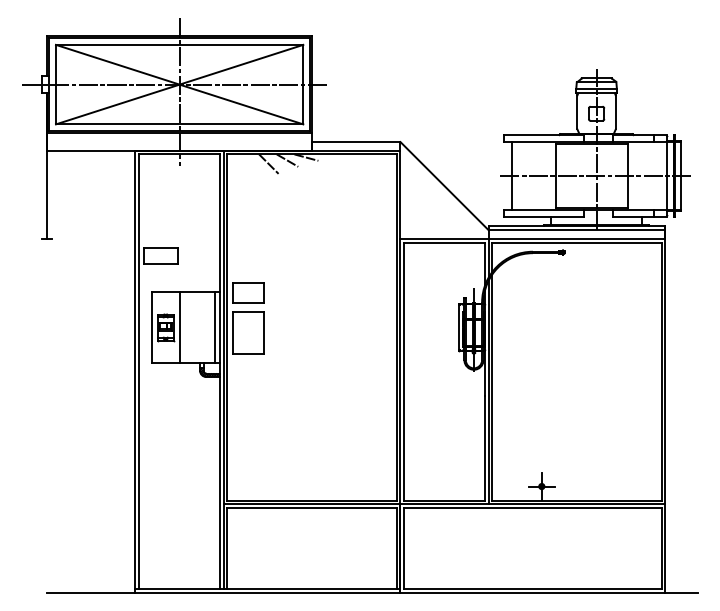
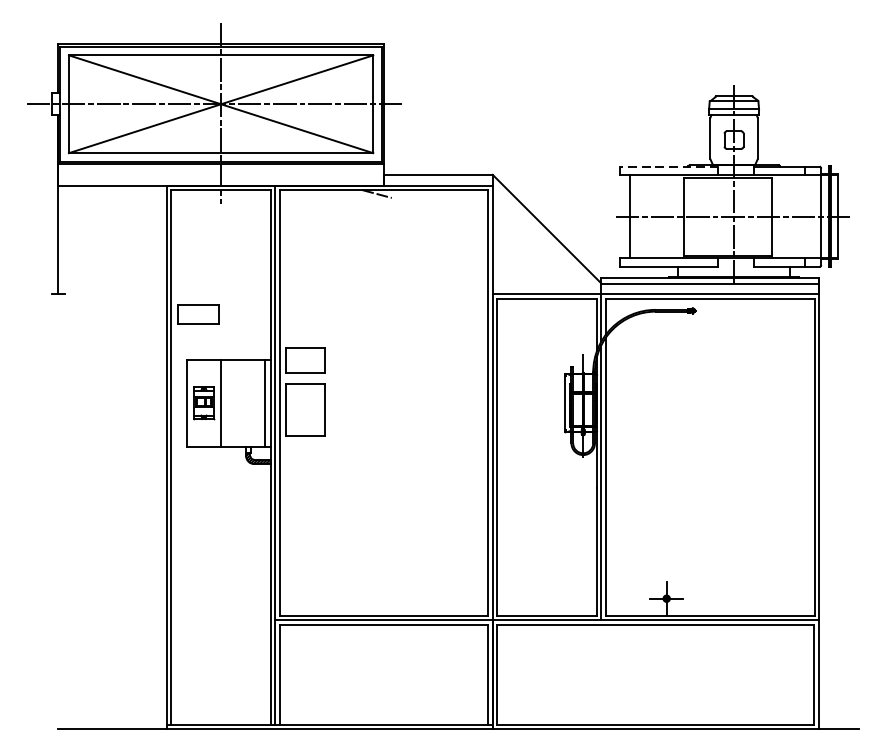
line: (543, 135) -> (668, 166), solid -> dashed
line: (287, 160) -> (353, 197), removed
line: (268, 163) -> (330, 201), removed

